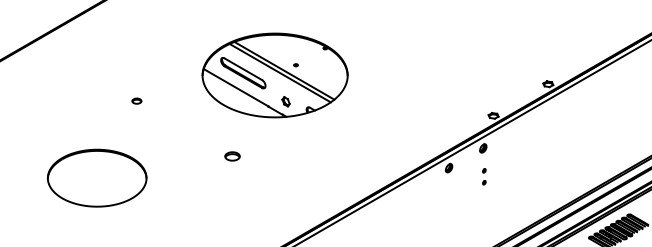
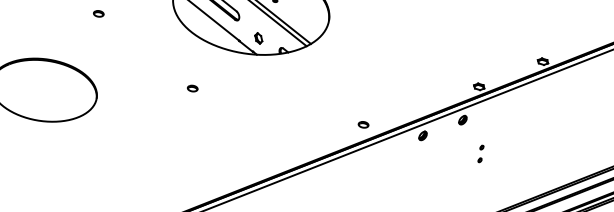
part: (232, 156) -> (192, 88), size x0.62
part: (392, 165) -> (362, 123), added
part: (484, 176) -> (481, 153), moved

